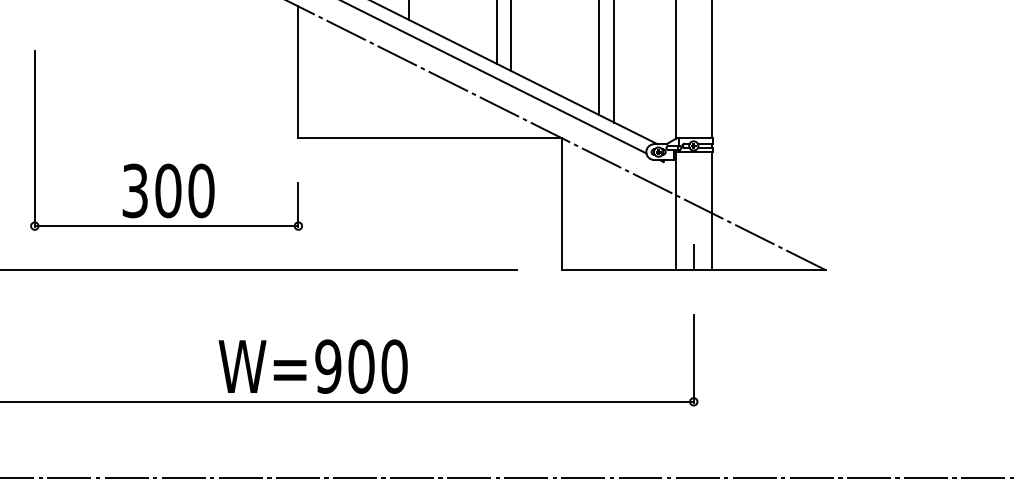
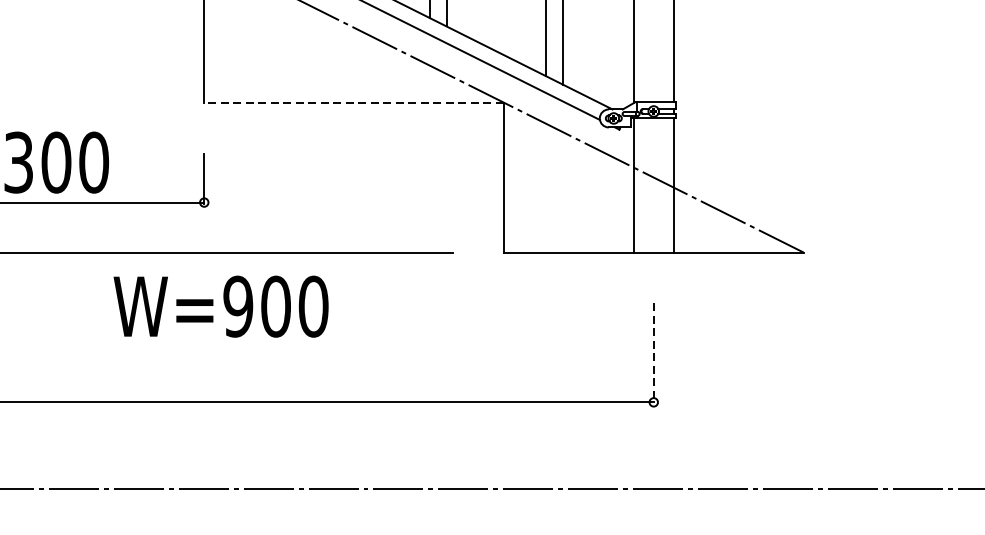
line: (430, 138) -> (354, 102), solid -> dashed
line: (693, 256) -> (653, 237), removed
line: (693, 358) -> (653, 353), solid -> dashed
text: (312, 366) -> (220, 306), moved

